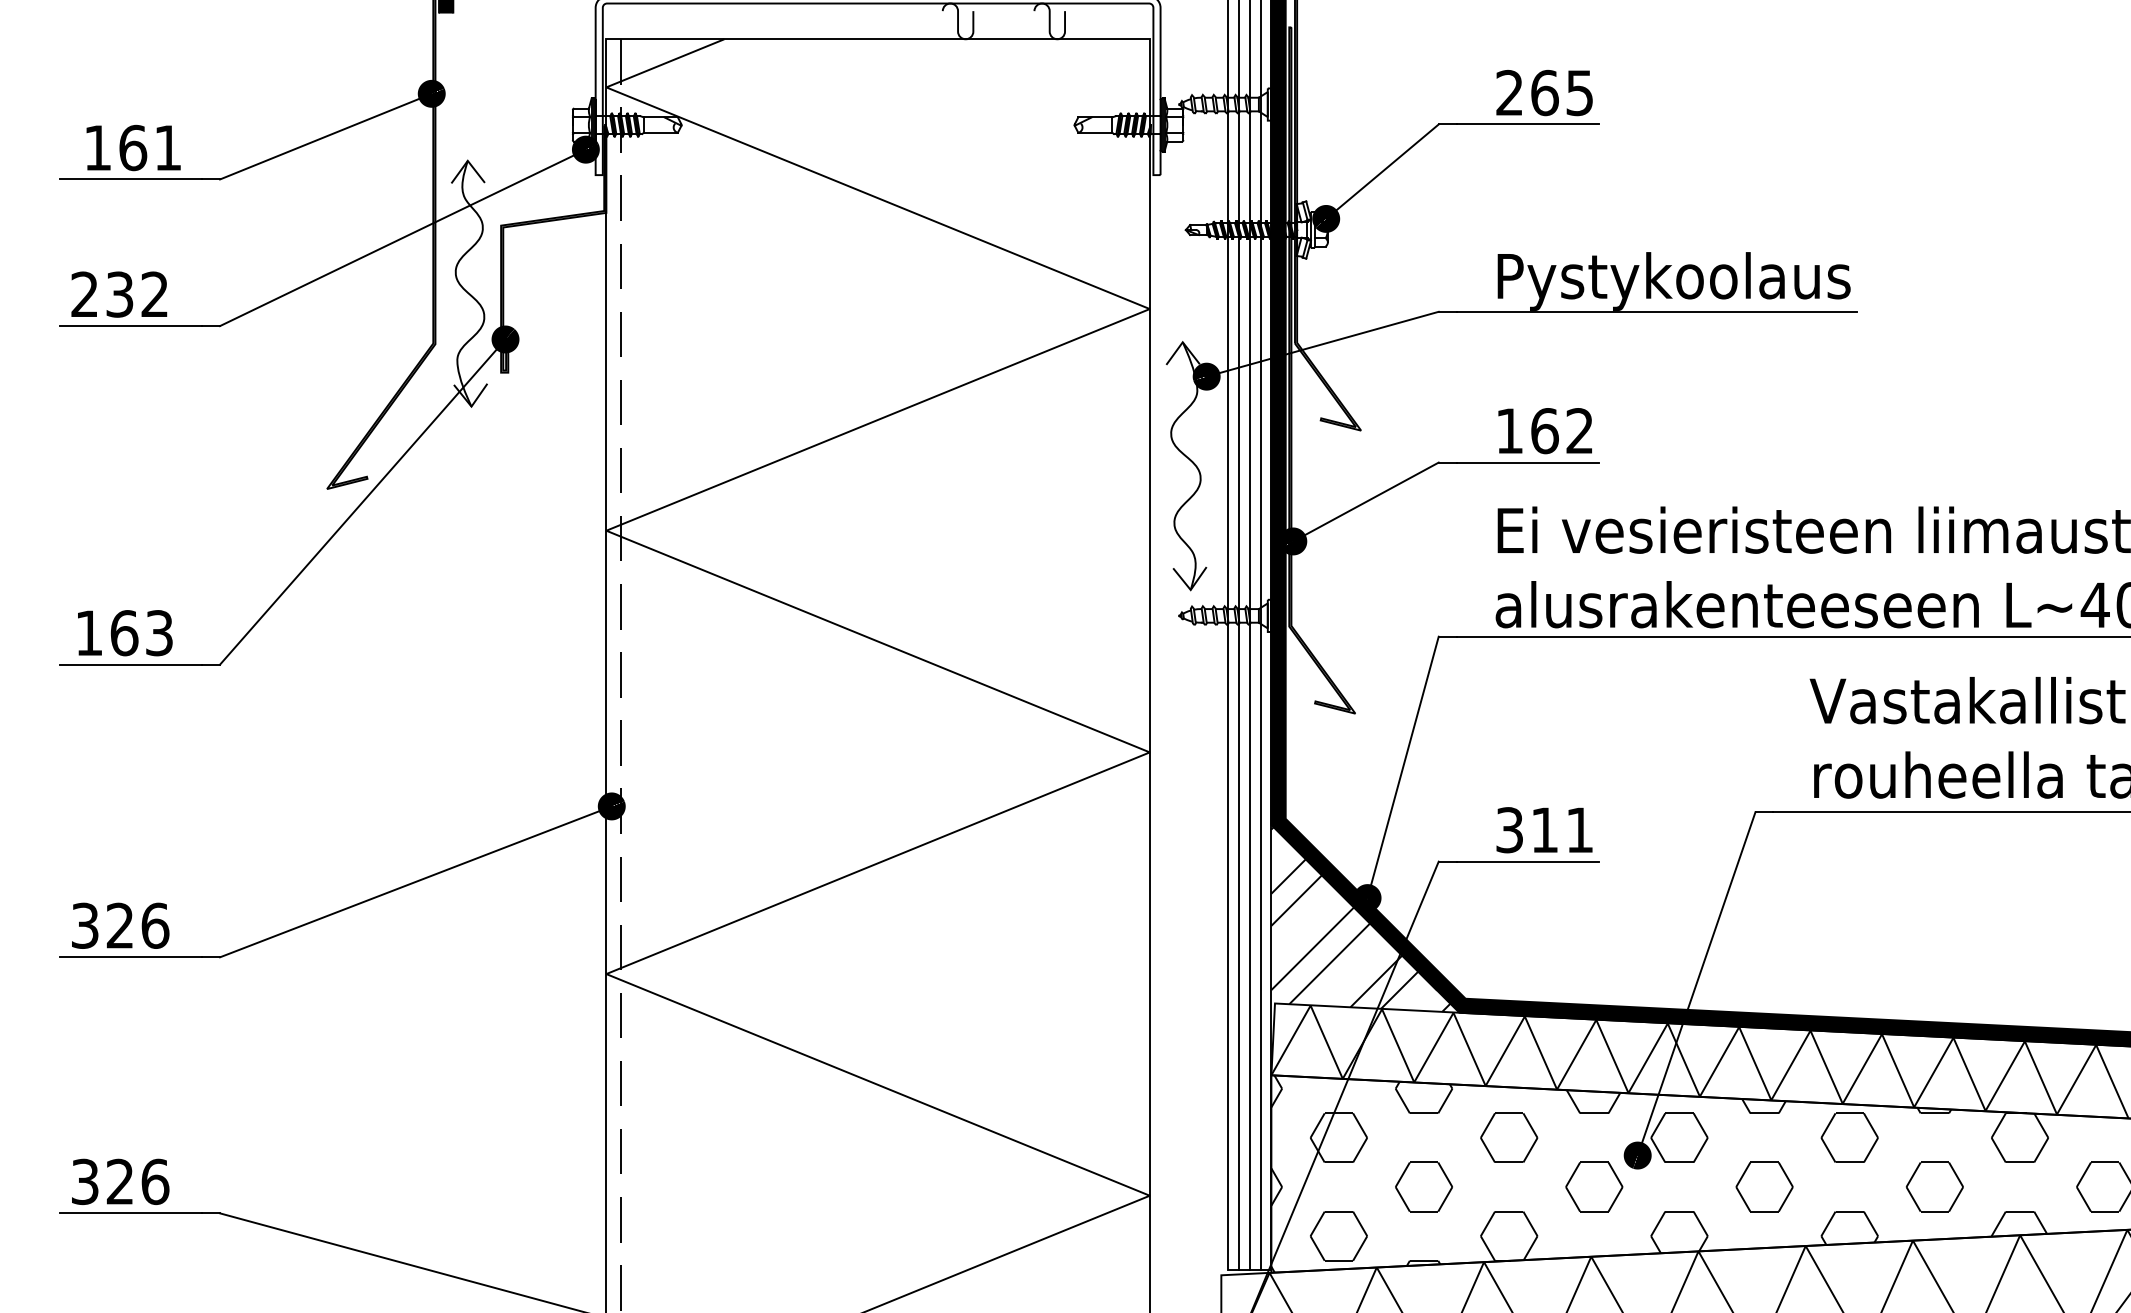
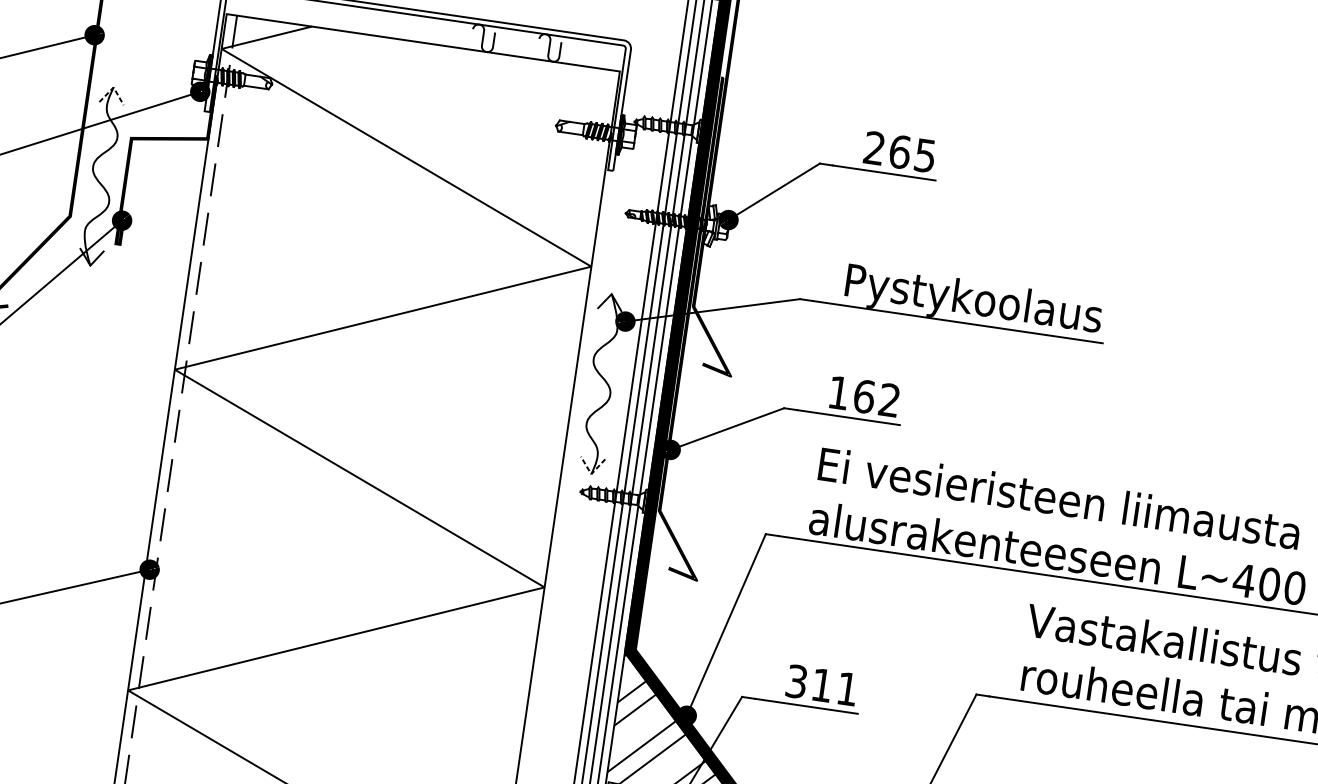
line: (467, 160) -> (113, 87), solid -> dashed
line: (1190, 590) -> (591, 474), solid -> dashed

